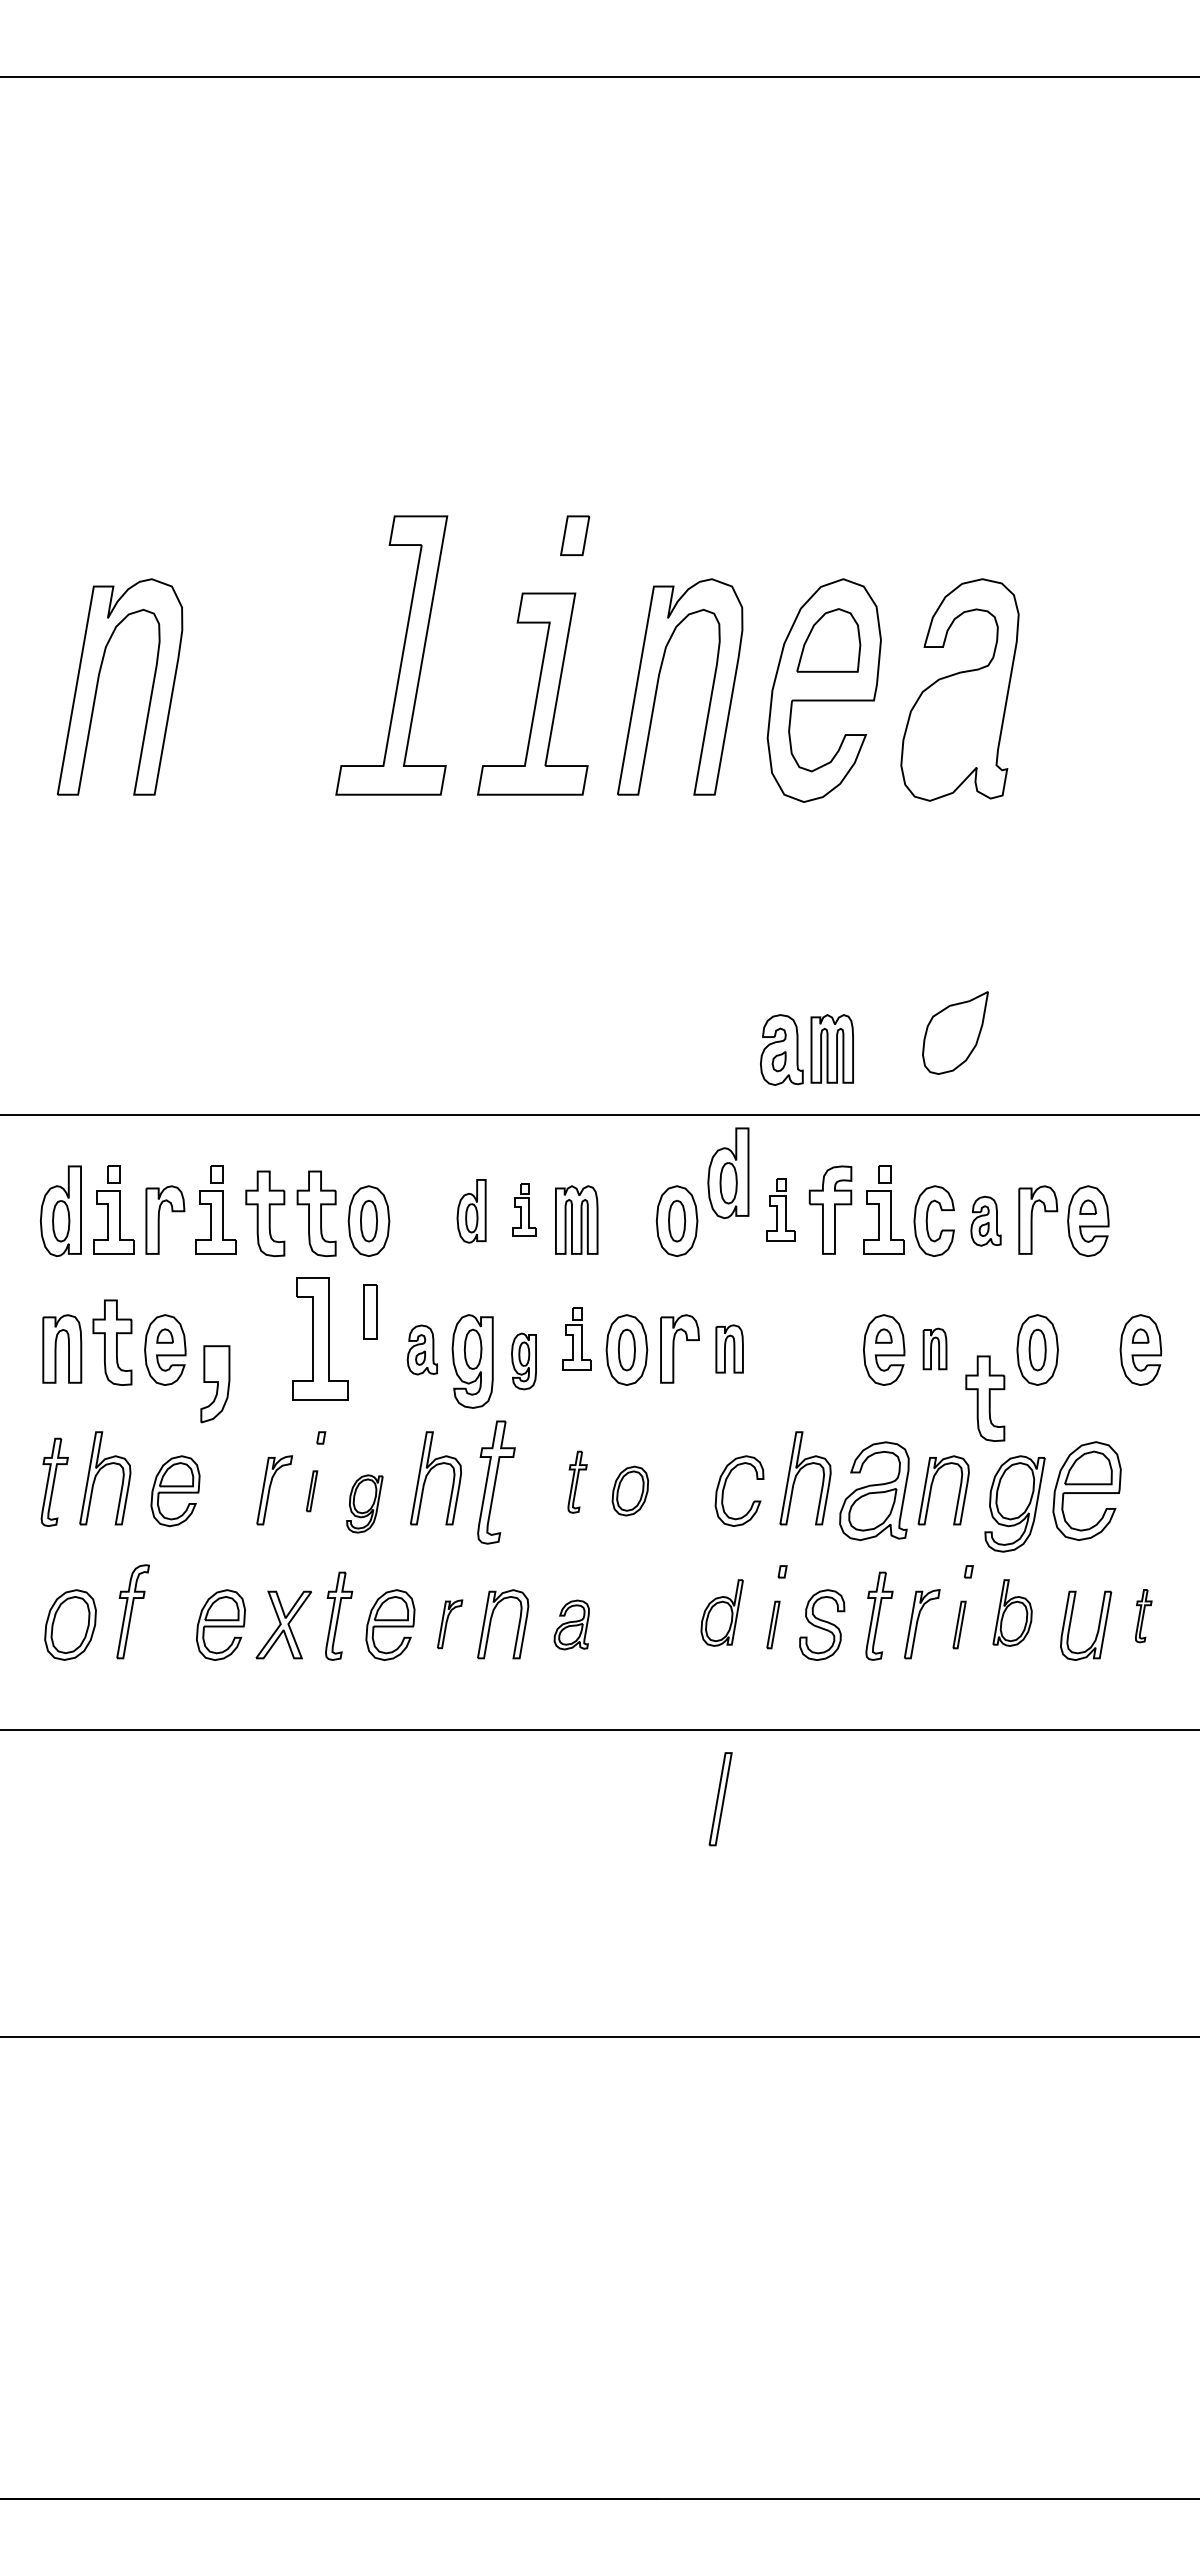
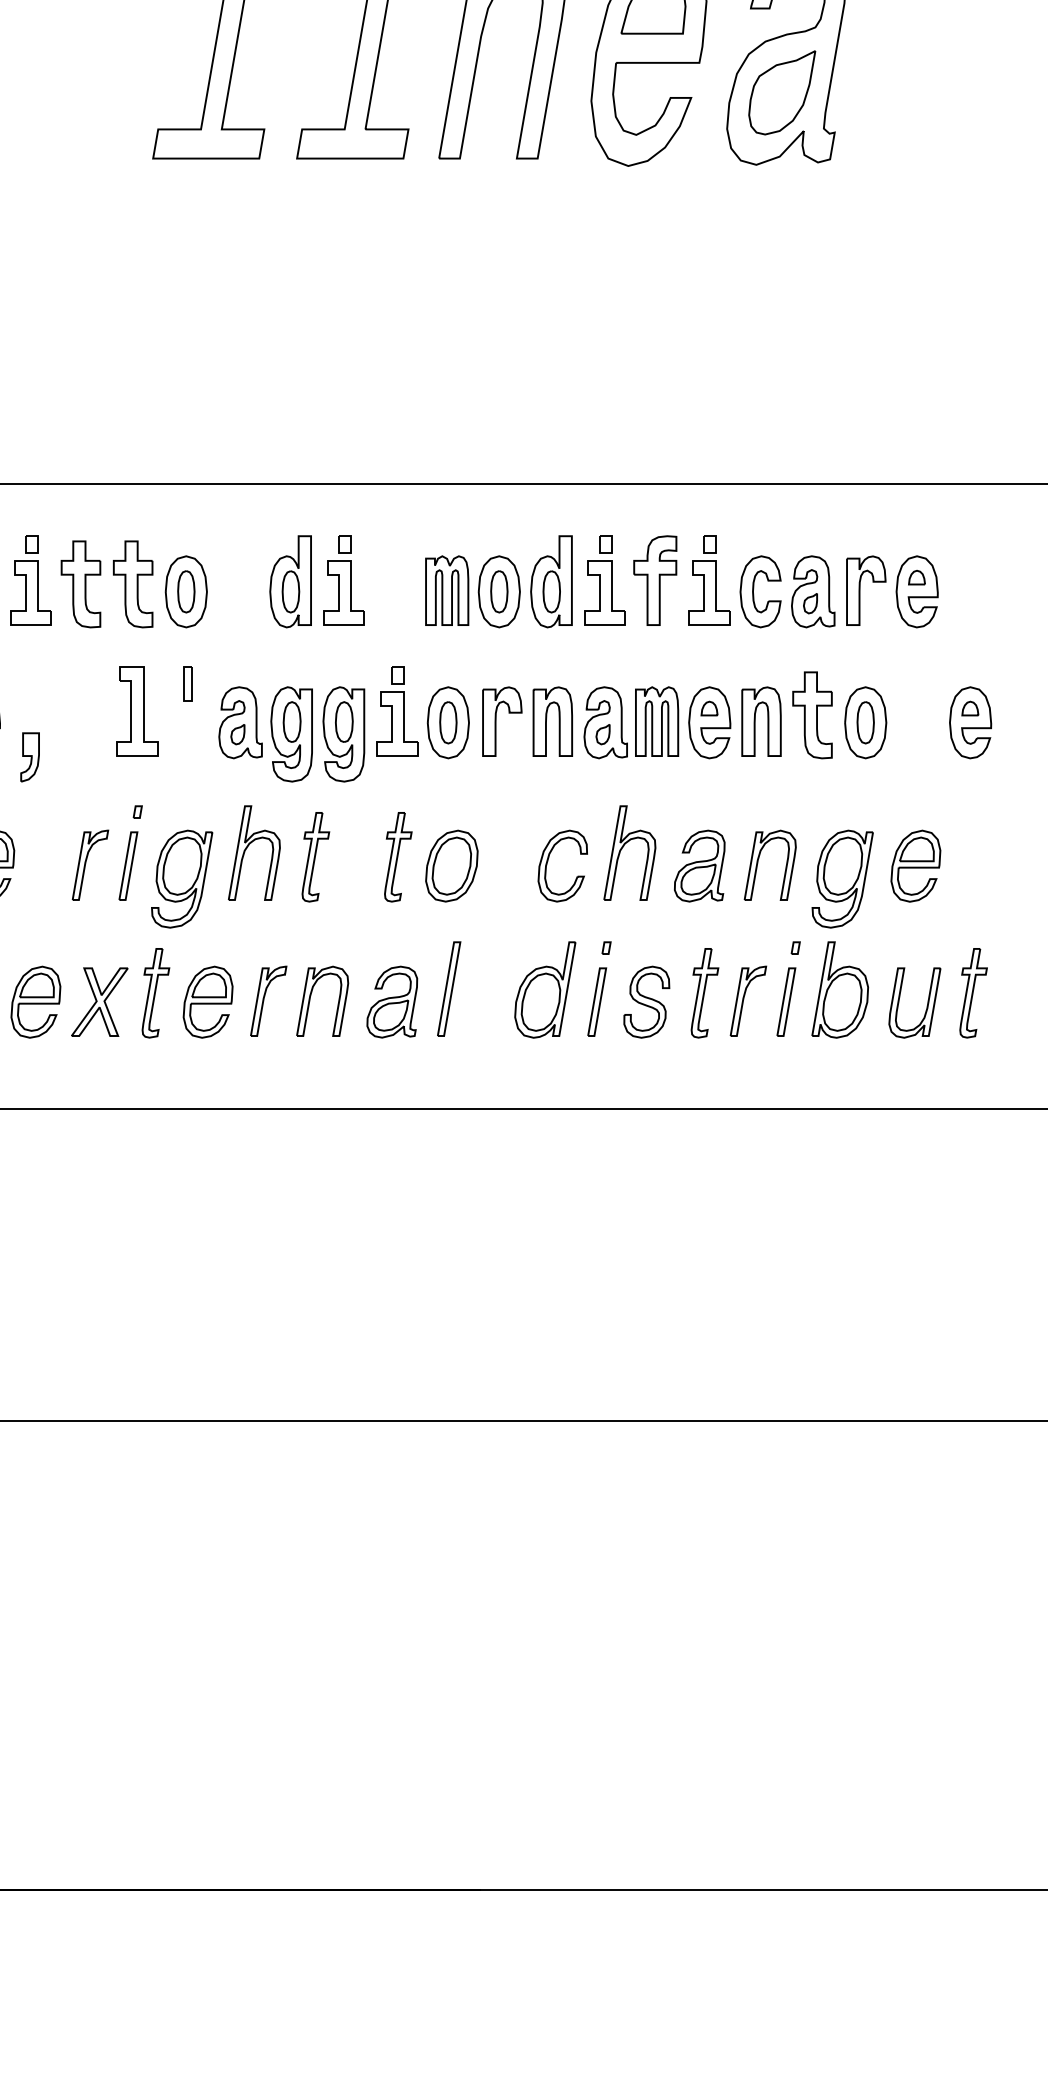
part: (955, 1032) -> (782, 92), moved
part: (806, 1049) -> (630, 722), moved
part: (728, 1173) -> (551, 582), moved
part: (524, 1209) -> (344, 579), size x1.67
part: (780, 1209) -> (604, 579), size x1.43
part: (471, 1211) -> (290, 582), size x1.43
part: (576, 1219) -> (446, 590), moved
part: (985, 1221) -> (812, 592), size x1.43
part: (369, 1311) -> (186, 683), size x0.62
part: (320, 1338) -> (137, 711), size x0.71
part: (576, 1338) -> (397, 711), size x1.43
part: (729, 1348) -> (552, 721), size x1.43
part: (934, 1348) -> (760, 721), size x1.67
part: (422, 1349) -> (240, 722), size x1.43
part: (523, 1361) -> (343, 734), size x1.67
part: (214, 1383) -> (29, 756), size x0.62
part: (985, 1398) -> (812, 715), moved
part: (496, 1481) -> (315, 856), size x0.71
part: (577, 1481) -> (398, 856), size x1.43
part: (630, 1490) -> (452, 865), size x1.43
part: (873, 1490) -> (698, 865), size x0.71
part: (311, 1491) -> (127, 866), size x1.67
part: (1086, 1491) -> (915, 866), size x0.71
part: (364, 1503) -> (181, 878), size x1.67
part: (721, 1612) -> (544, 989), size x1.43
part: (1012, 1612) -> (840, 989), size x1.43
part: (1143, 1615) -> (973, 992), size x1.67
part: (449, 1624) -> (268, 1001), size x1.43
part: (571, 1624) -> (392, 1001), size x1.43
part: (773, 1624) -> (597, 1001), size x1.43
part: (959, 1624) -> (786, 1001), size x1.43
part: (720, 1799) -> (448, 989), moved

